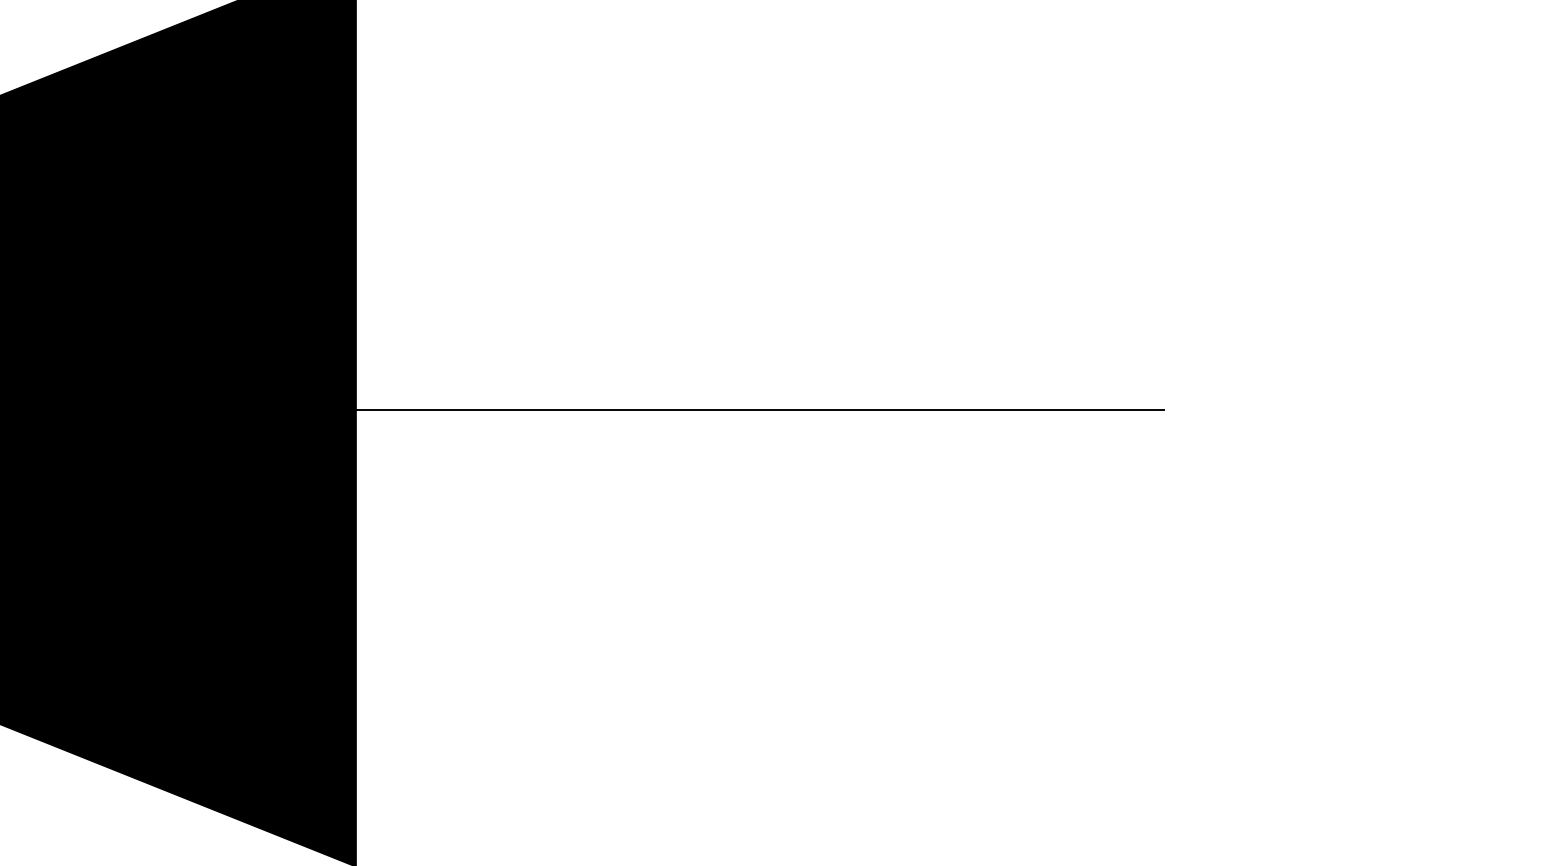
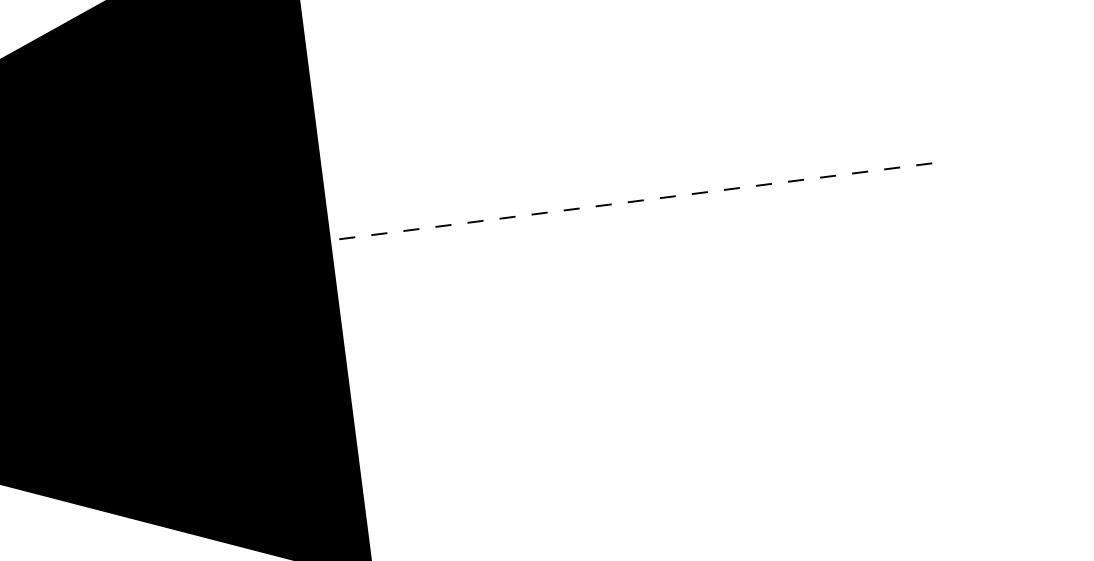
line: (721, 409) -> (602, 205), solid -> dashed

